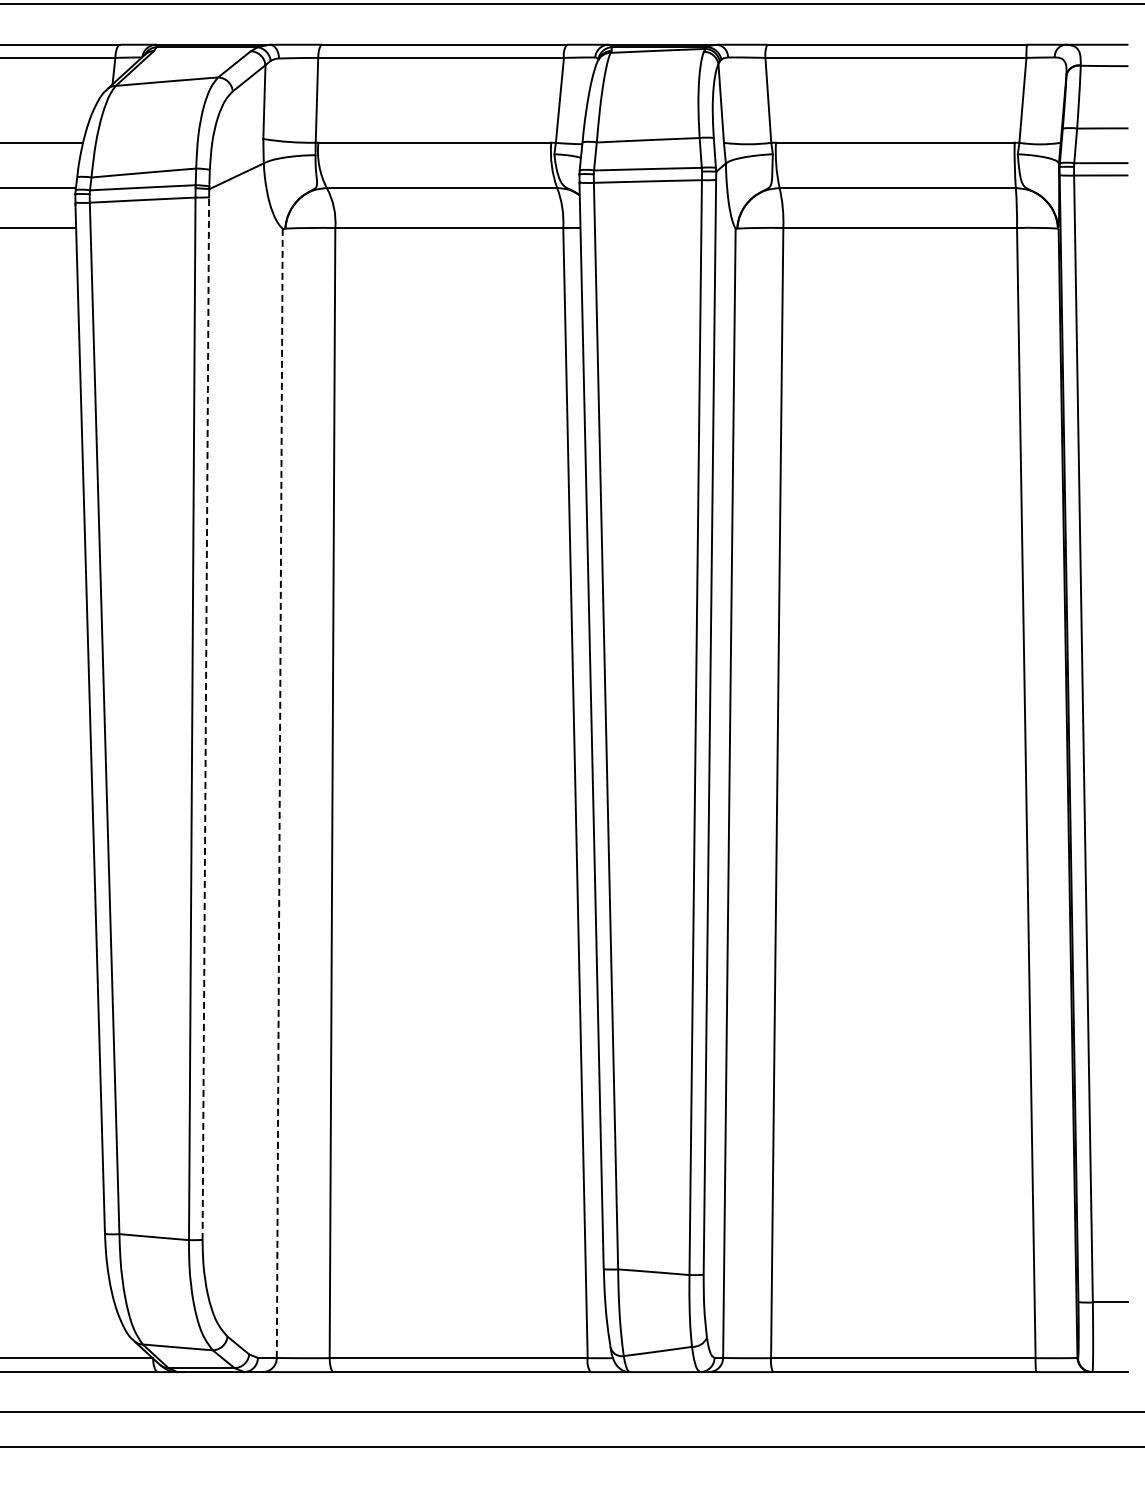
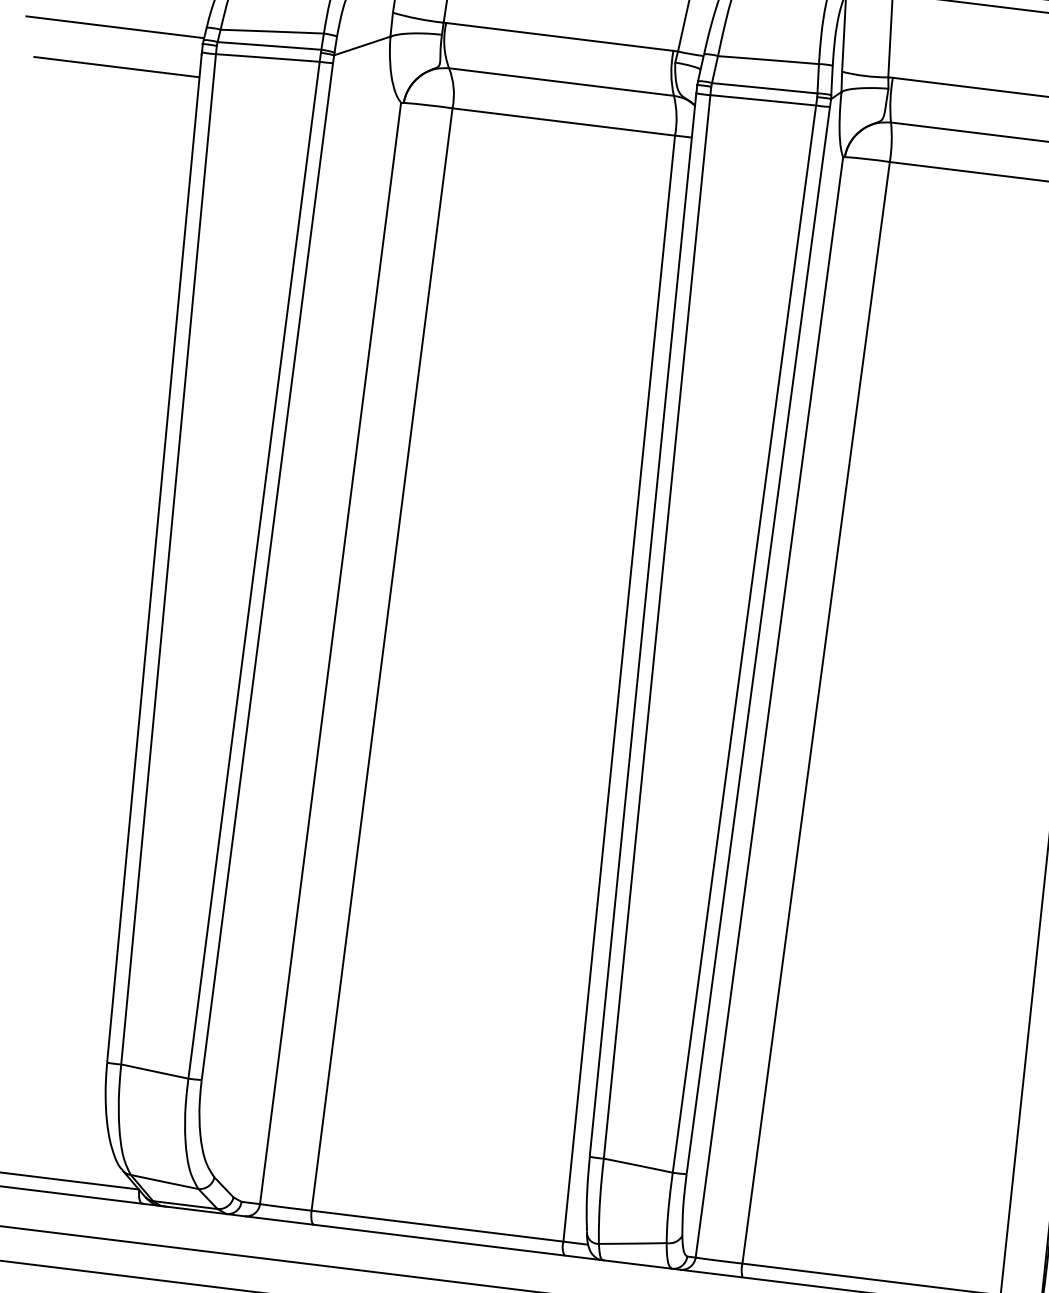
line: (205, 716) -> (267, 569), dashed -> solid
line: (279, 795) -> (330, 655), dashed -> solid

